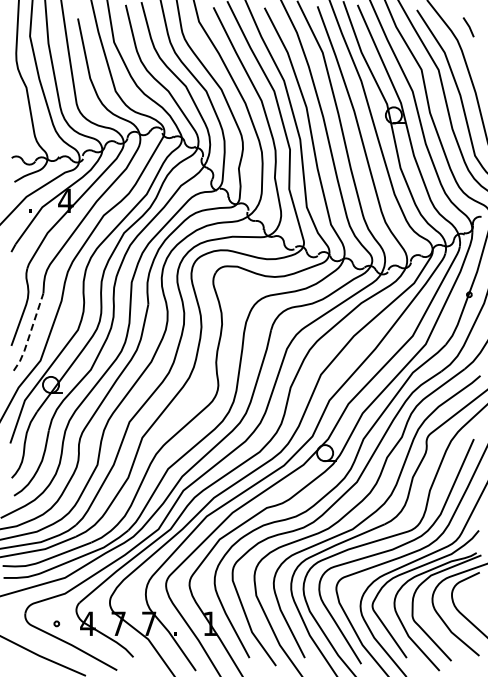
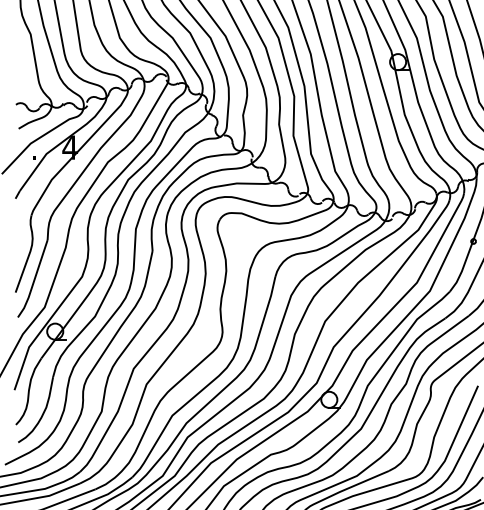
line: (30, 333) -> (34, 280), dashed -> solid

